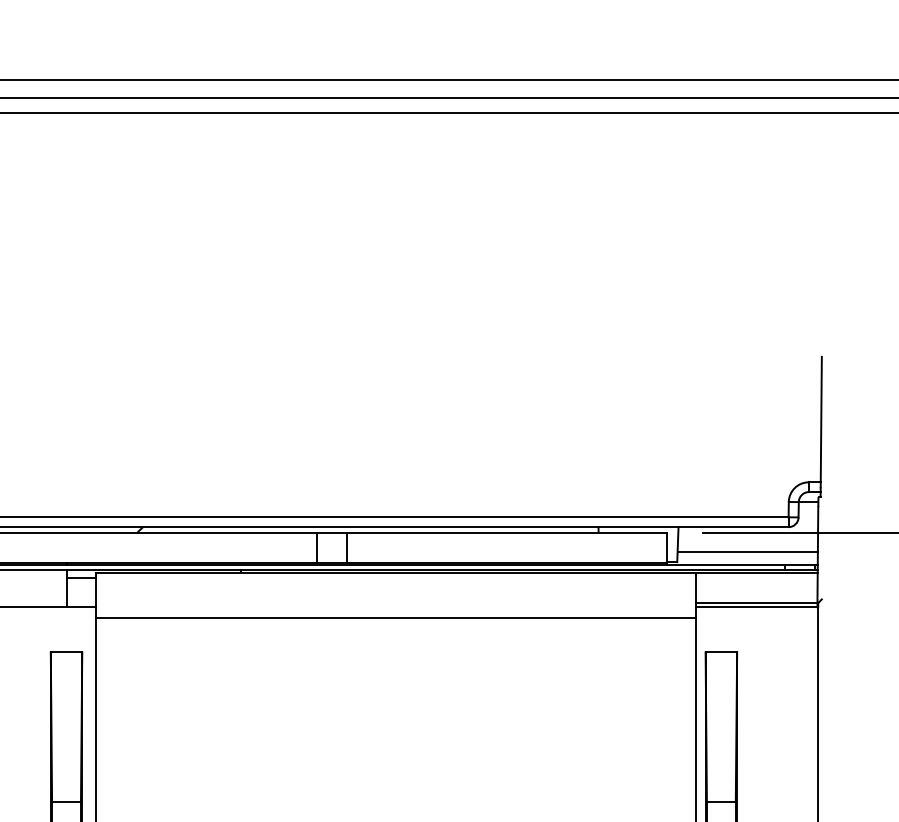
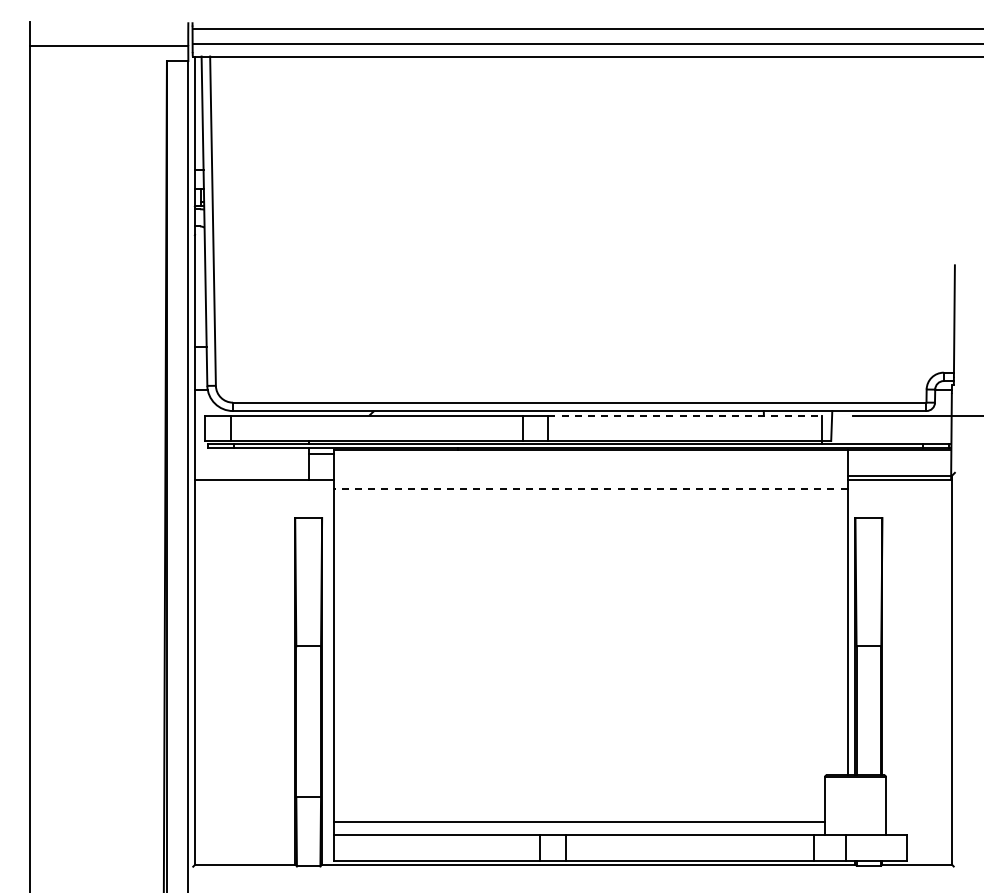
line: (506, 532) -> (685, 415), solid -> dashed
line: (747, 552) -> (891, 432), removed
line: (395, 617) -> (590, 488), solid -> dashed

